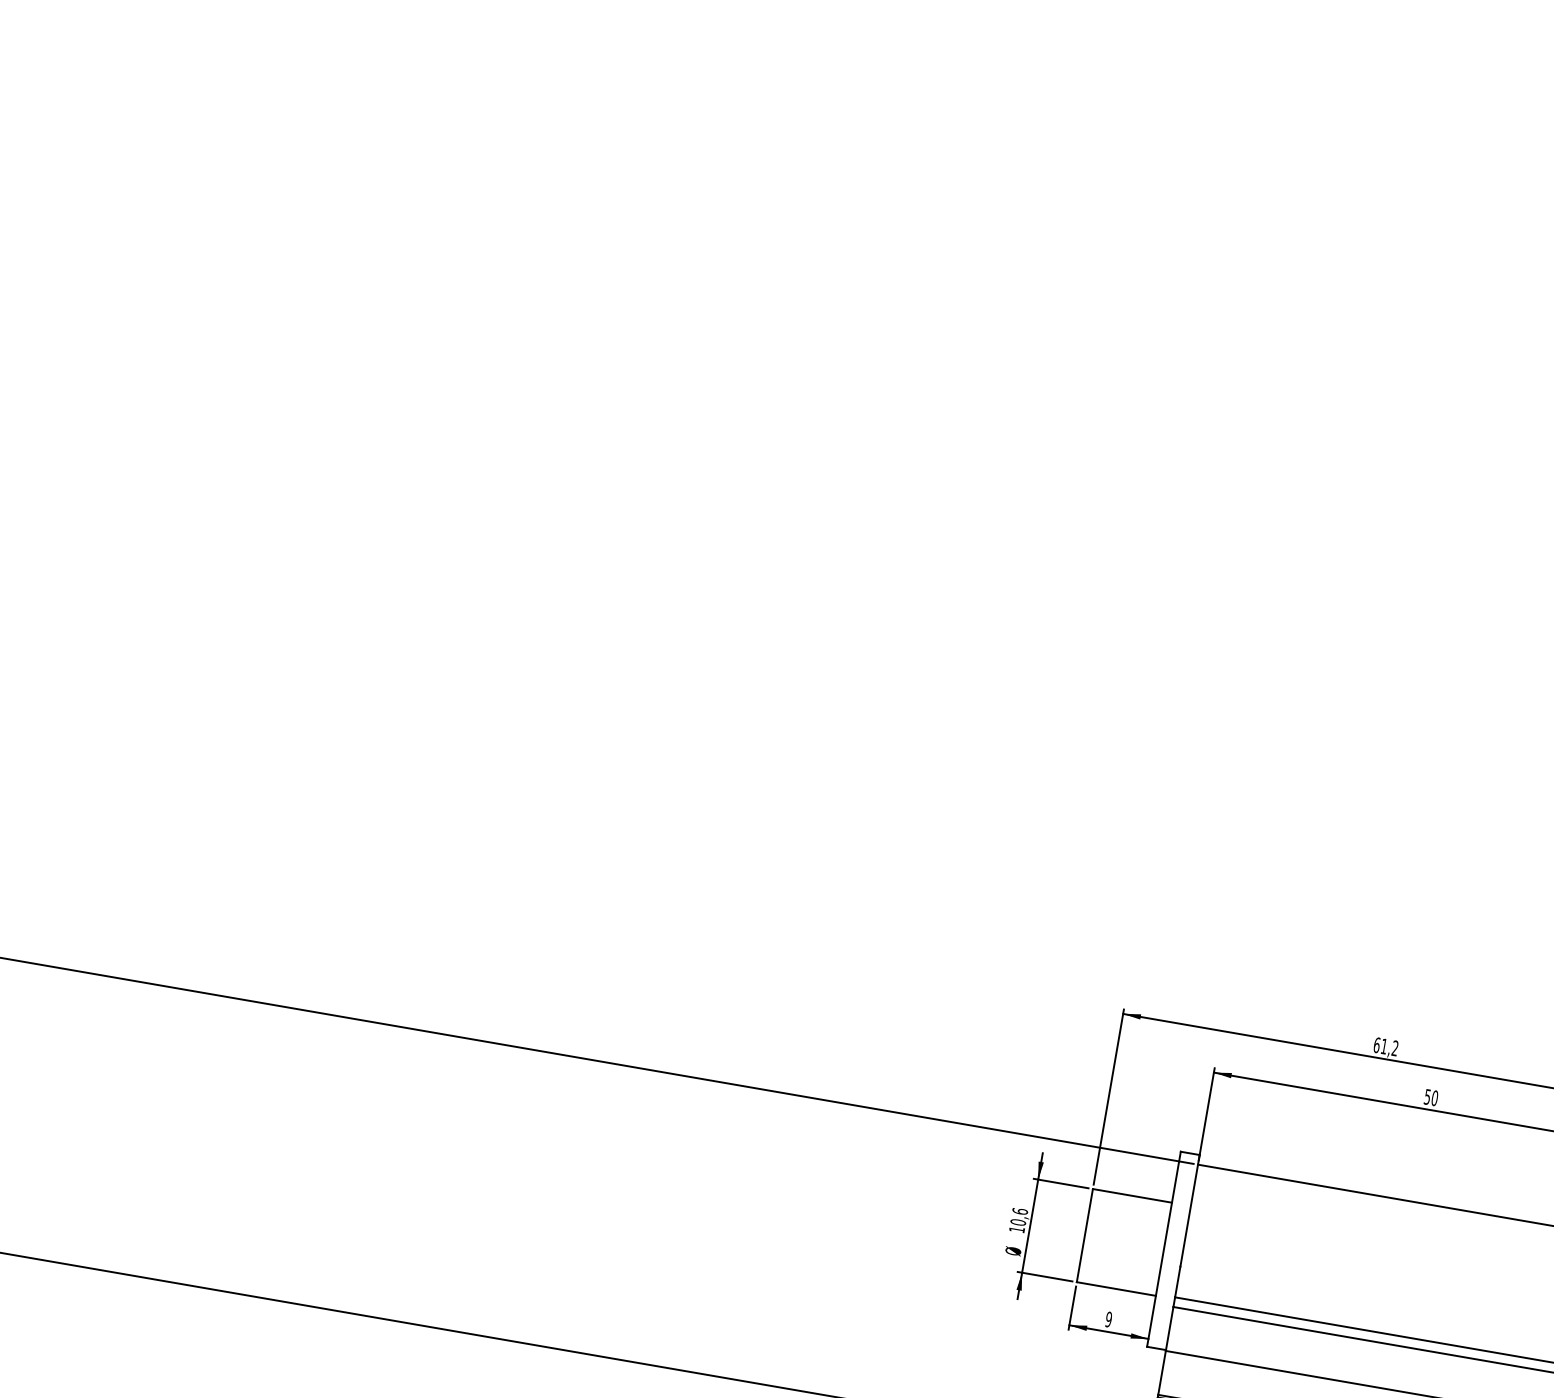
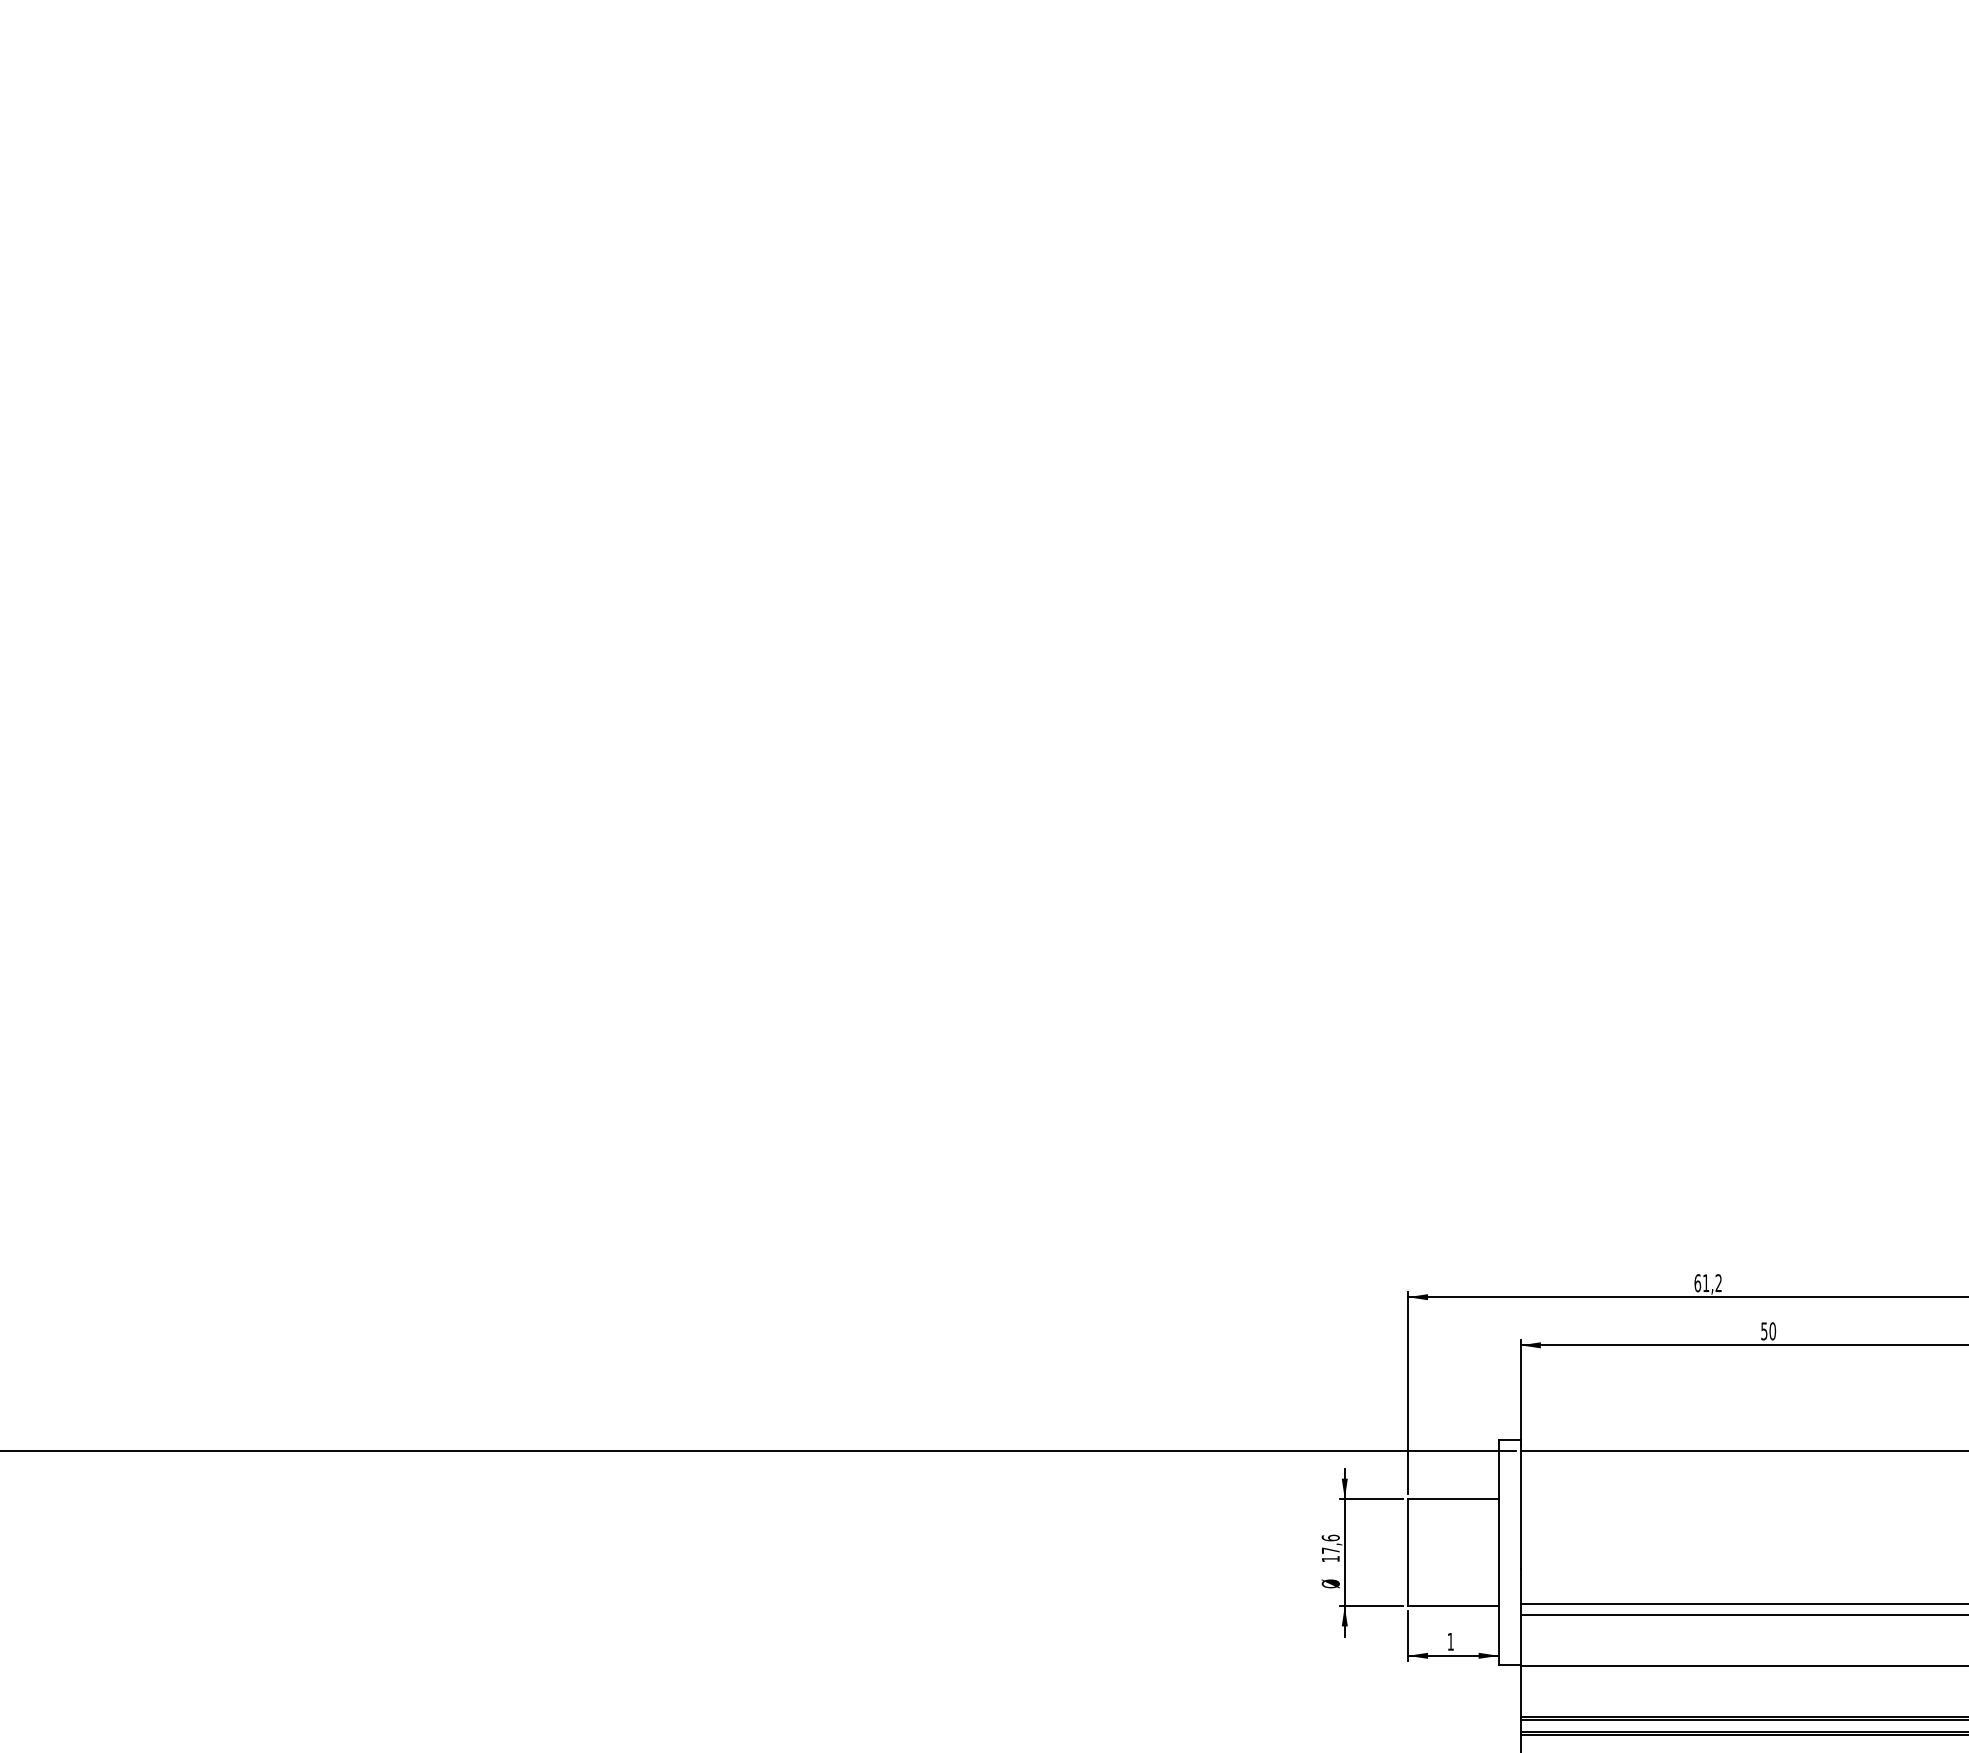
text: (1018, 1222) -> (1330, 1550), 10,6 -> 17,6
text: (1108, 1319) -> (1450, 1641), 9 -> 1

